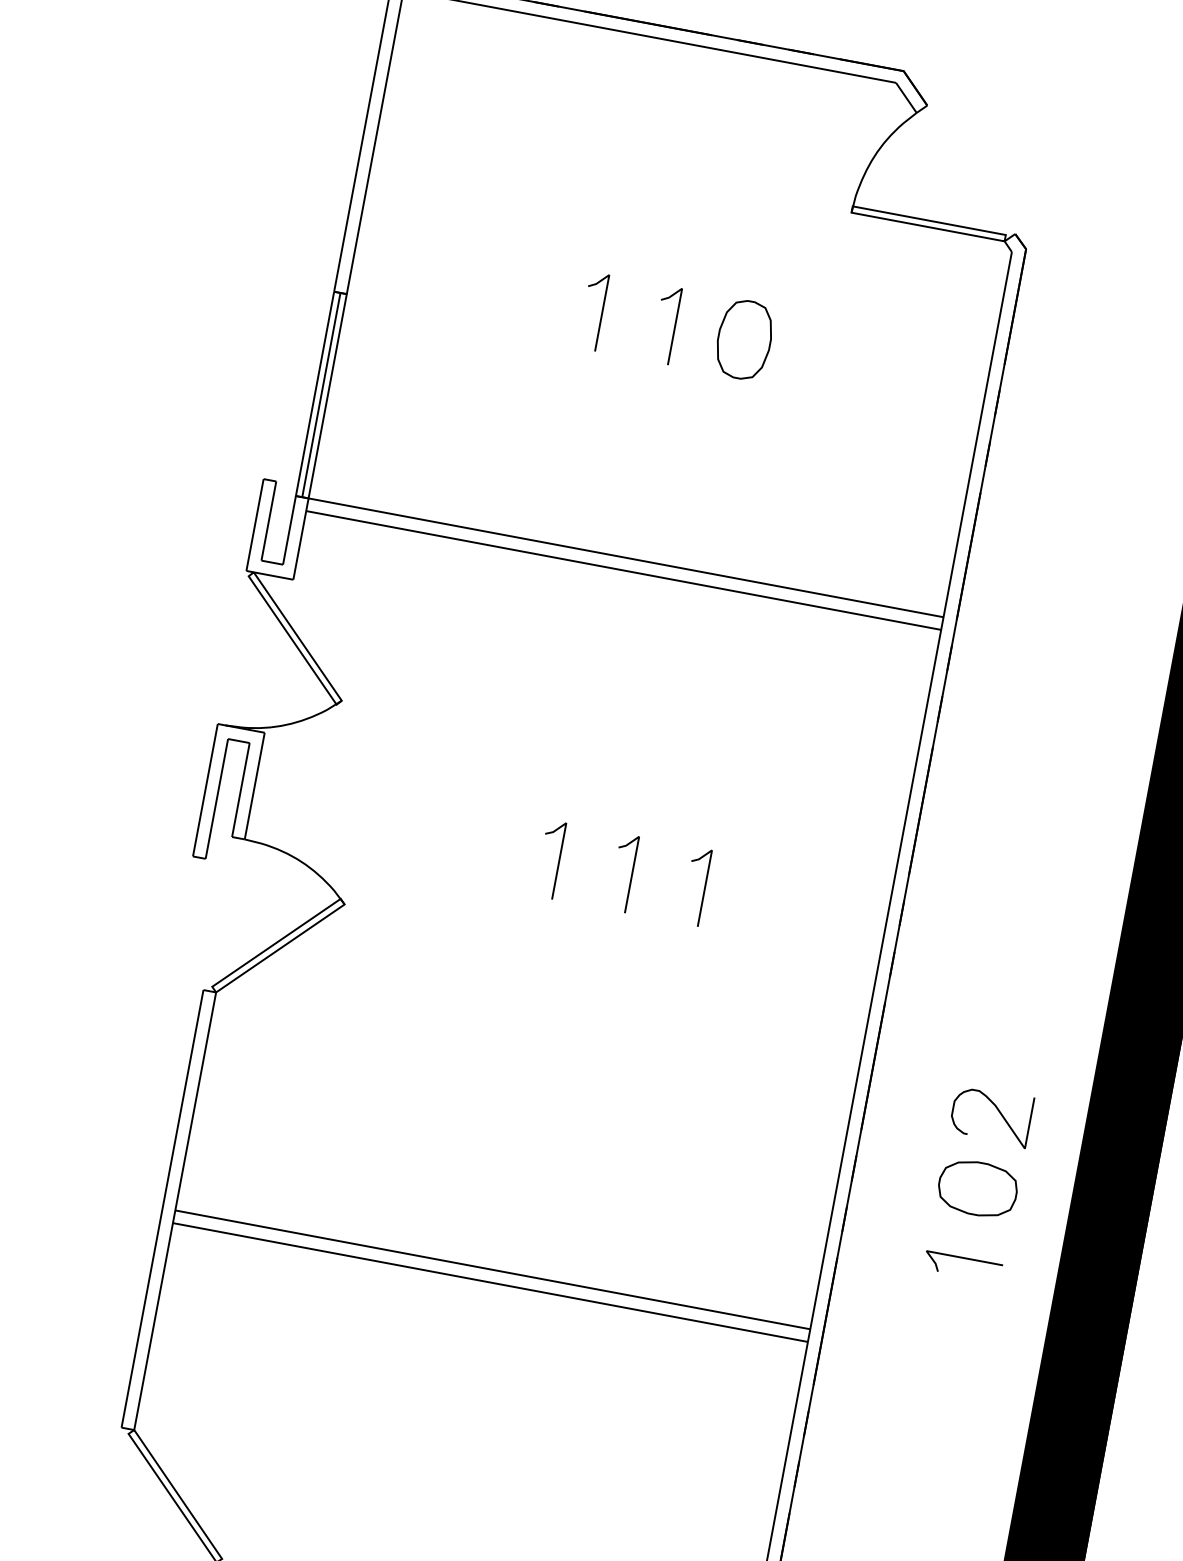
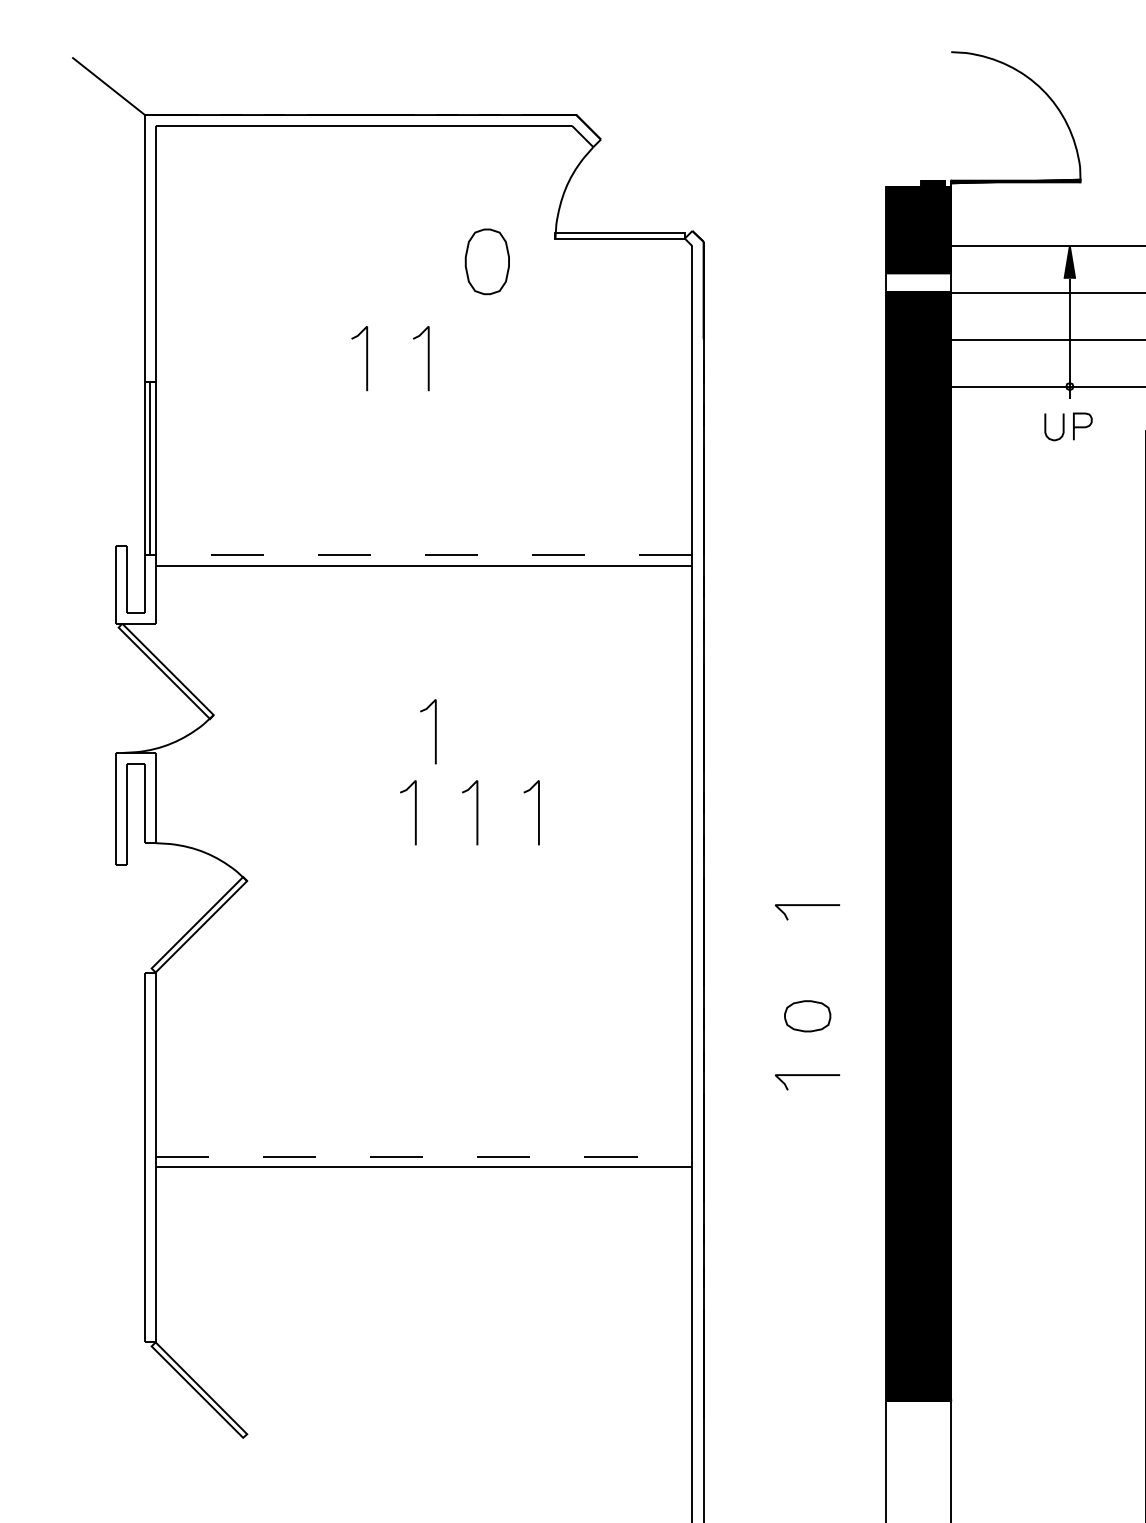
part: (743, 339) -> (486, 261), moved
line: (619, 556) -> (418, 554), solid -> dashed
line: (600, 769) -> (435, 731), added
line: (1002, 1057) -> (807, 905), added
curve: (997, 1110) -> (811, 949), removed
part: (977, 1187) -> (807, 1015), size x0.7
line: (493, 1269) -> (424, 1156), solid -> dashed

